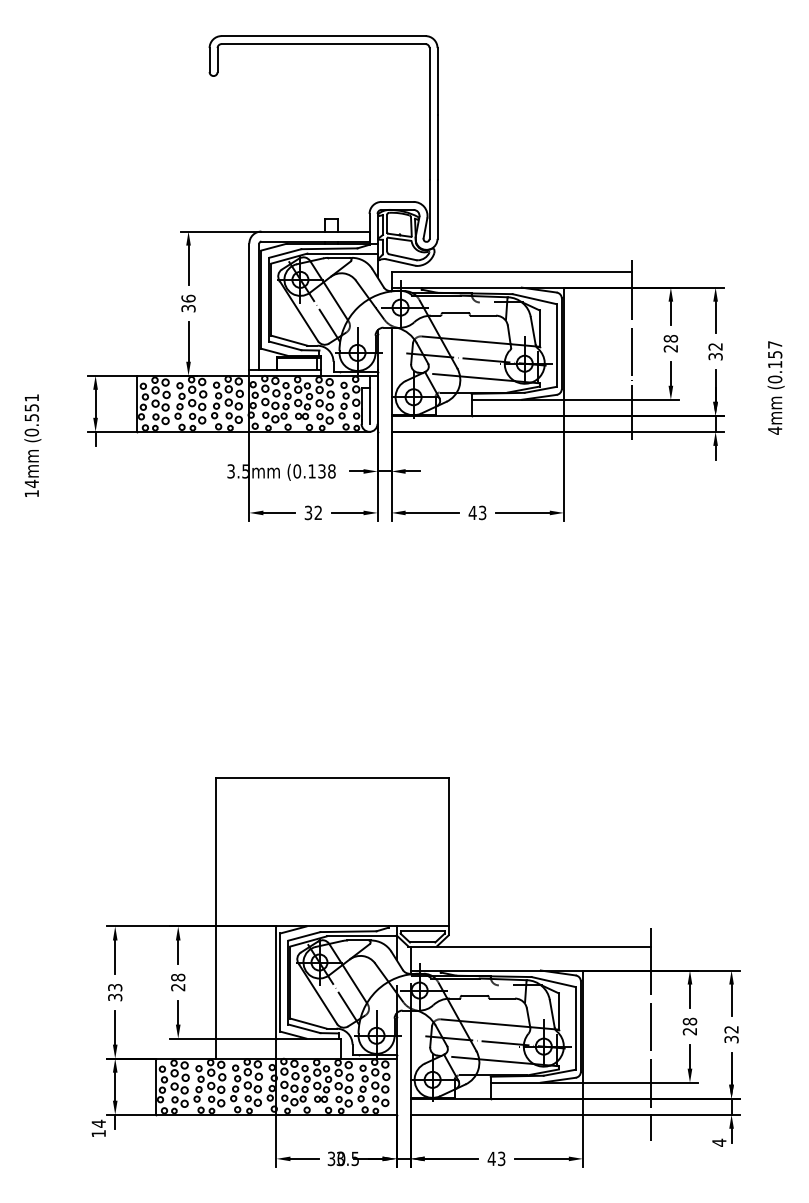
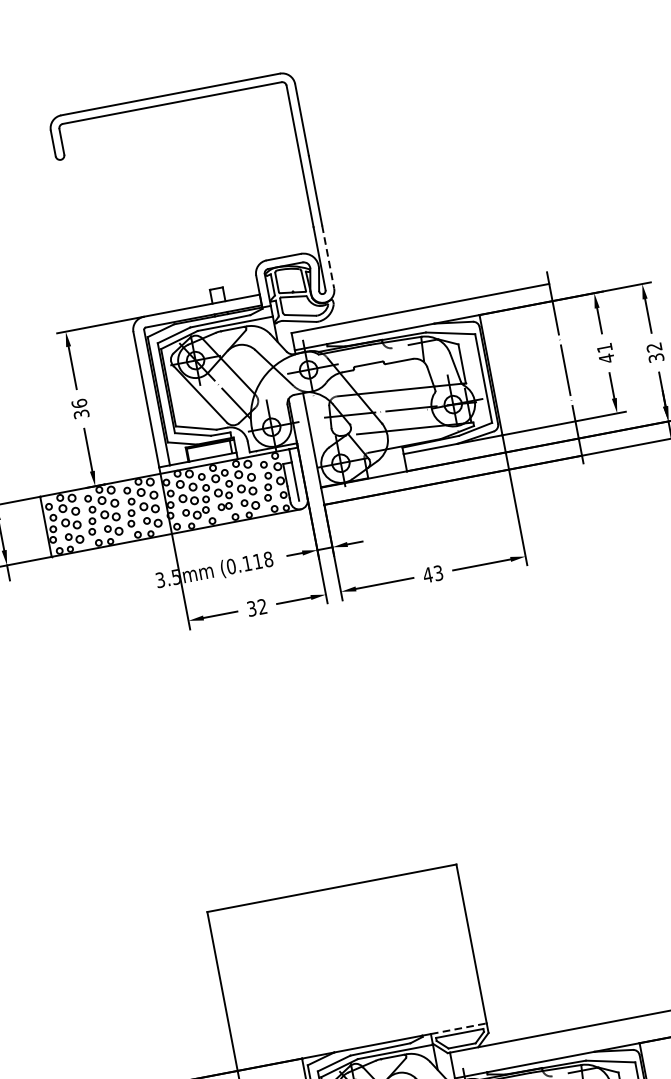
line: (437, 209) -> (328, 257), solid -> dashed
text: (670, 343) -> (605, 353), 28 -> 41
text: (321, 471) -> (257, 561), (0.138 -> (0.118
line: (423, 926) -> (459, 1028), solid -> dashed

